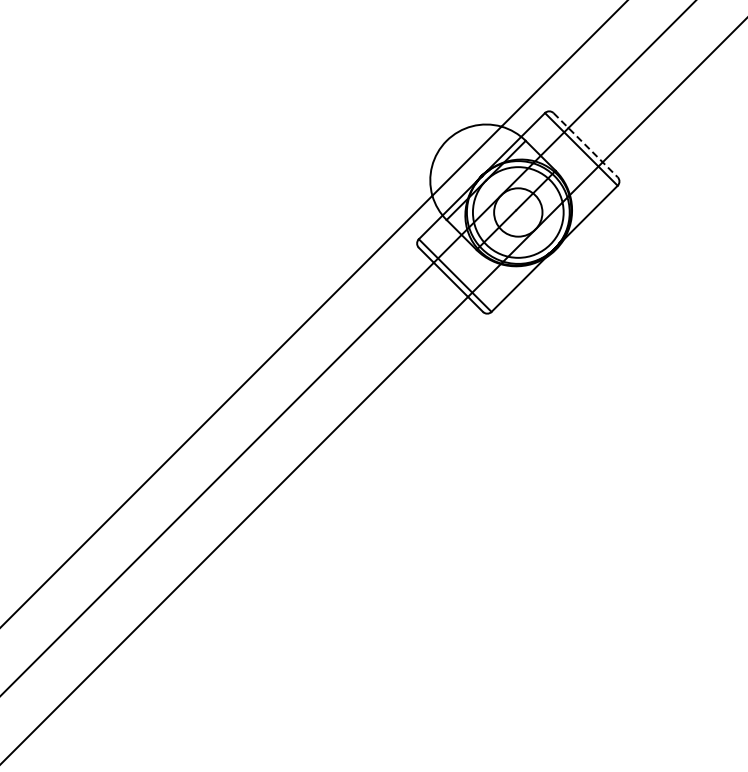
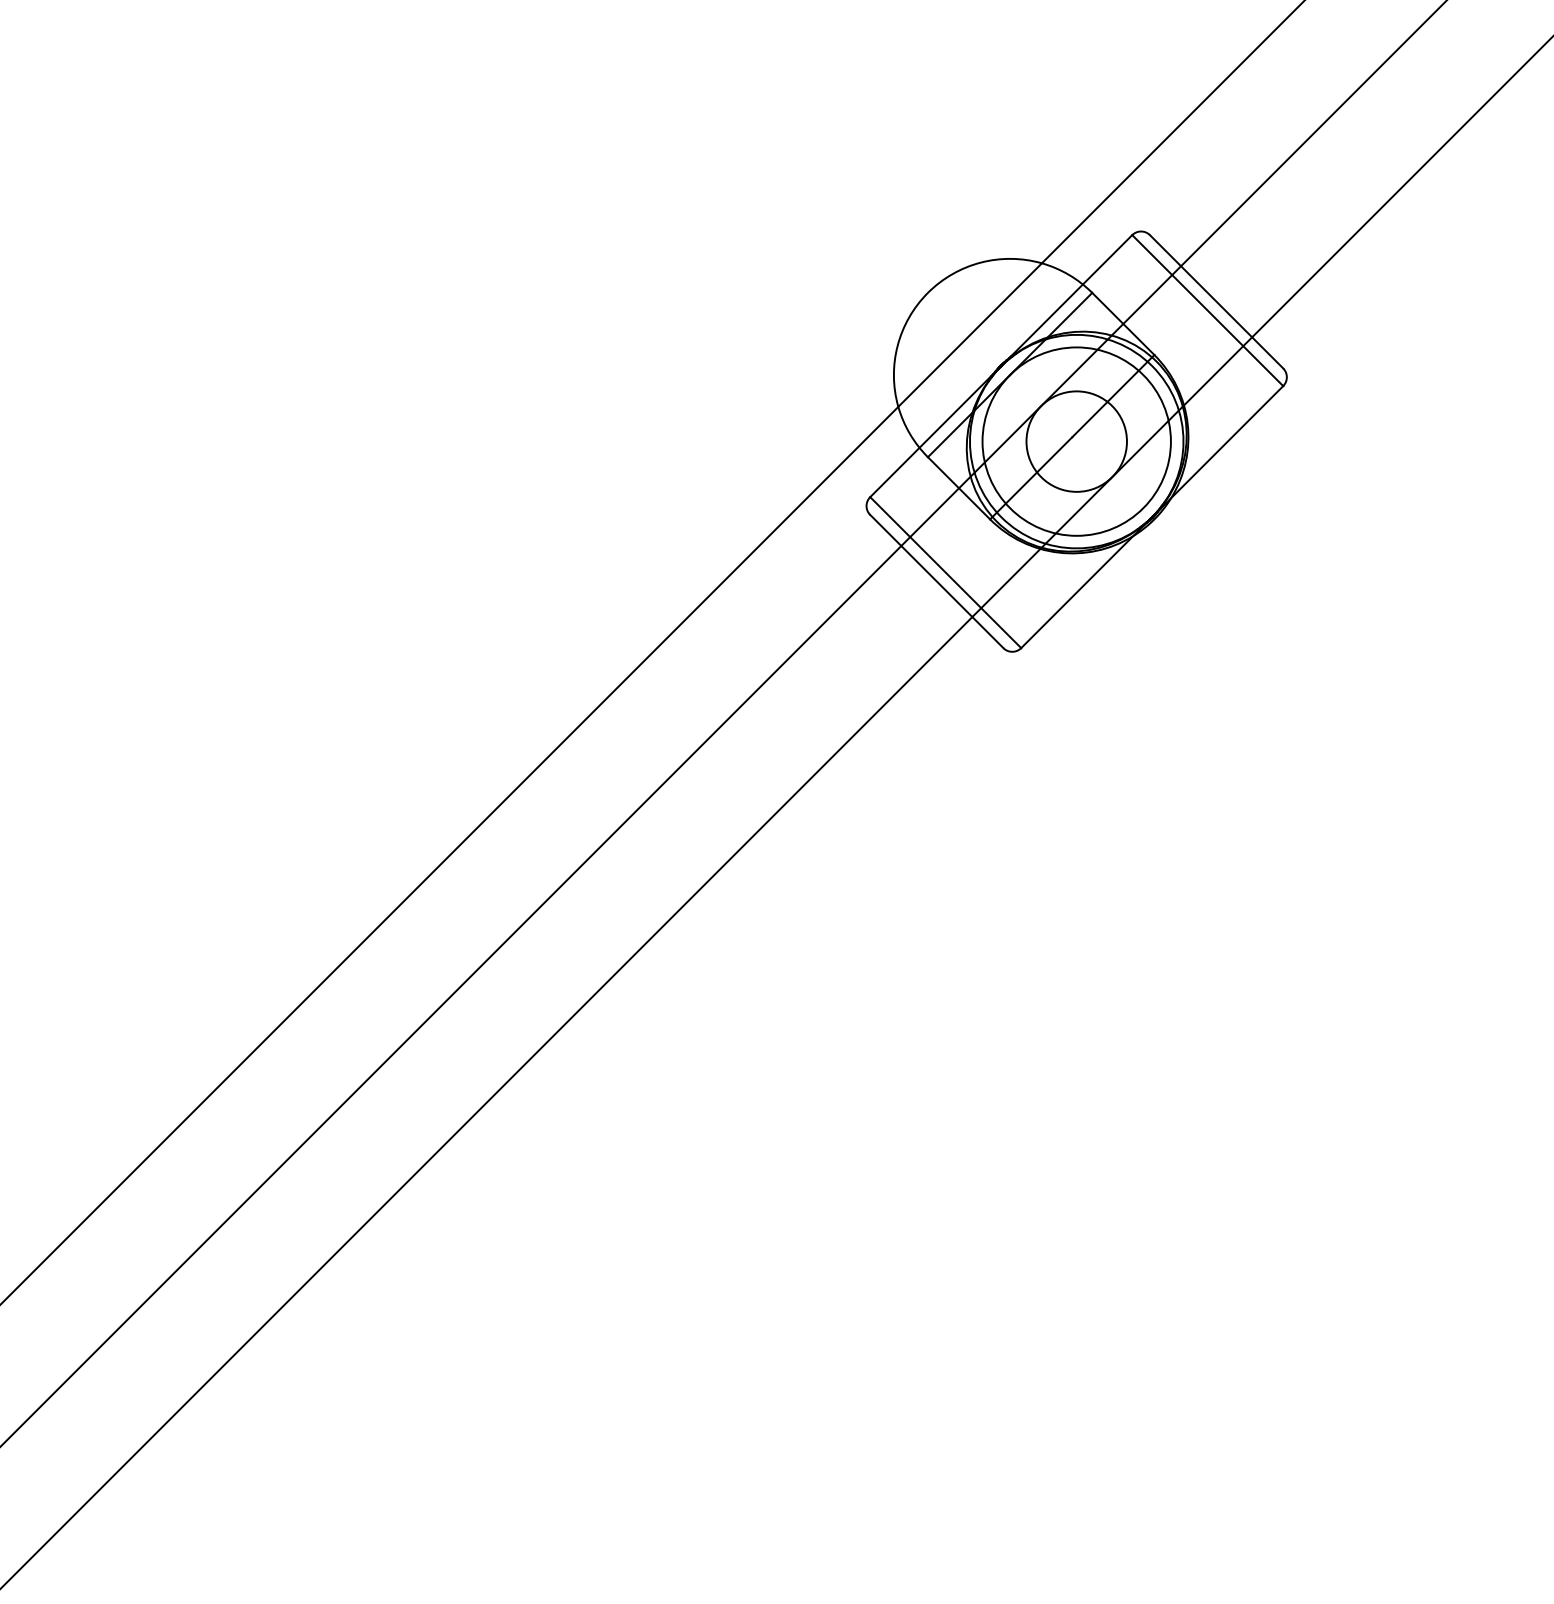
line: (585, 145) -> (1216, 302), dashed -> solid

